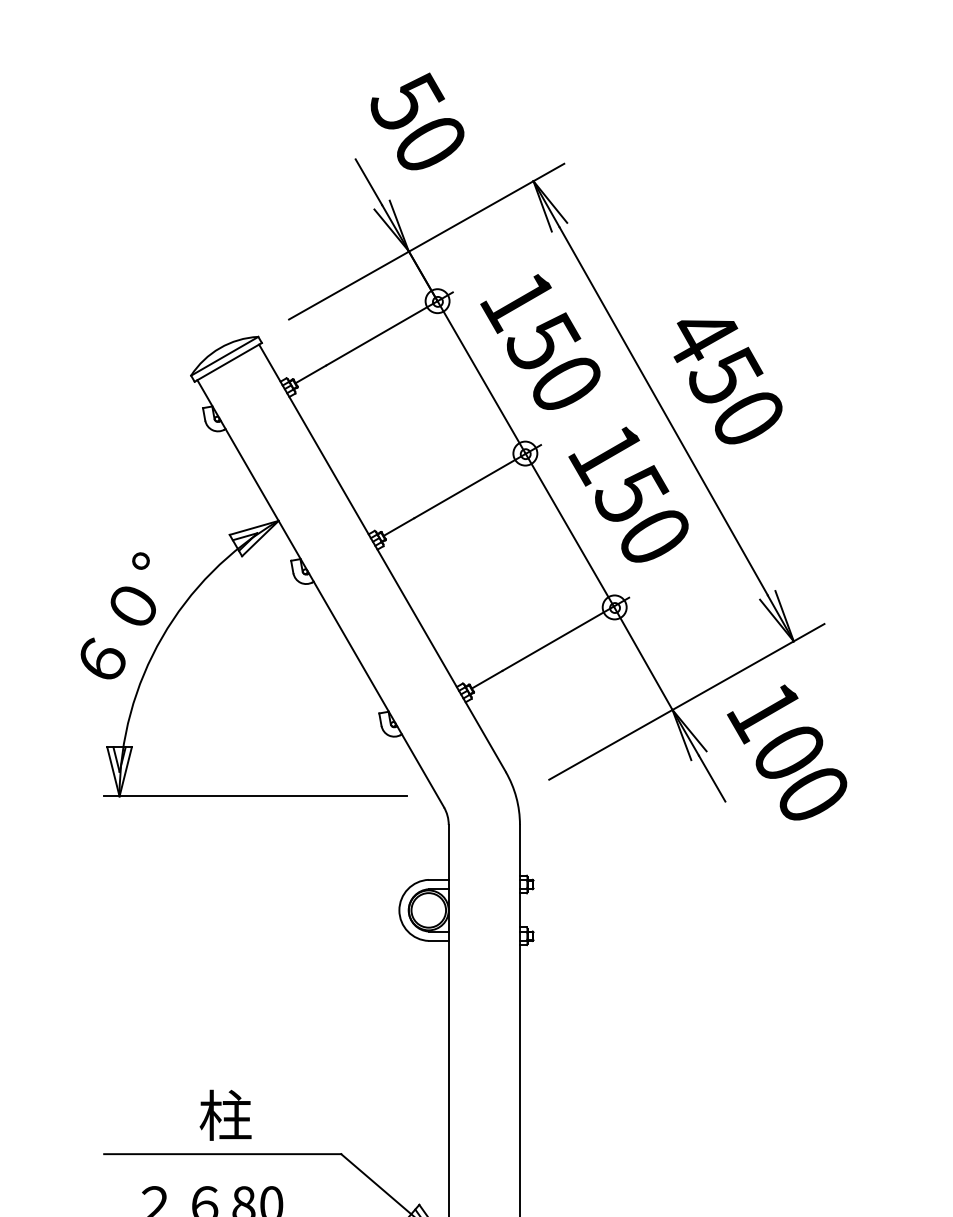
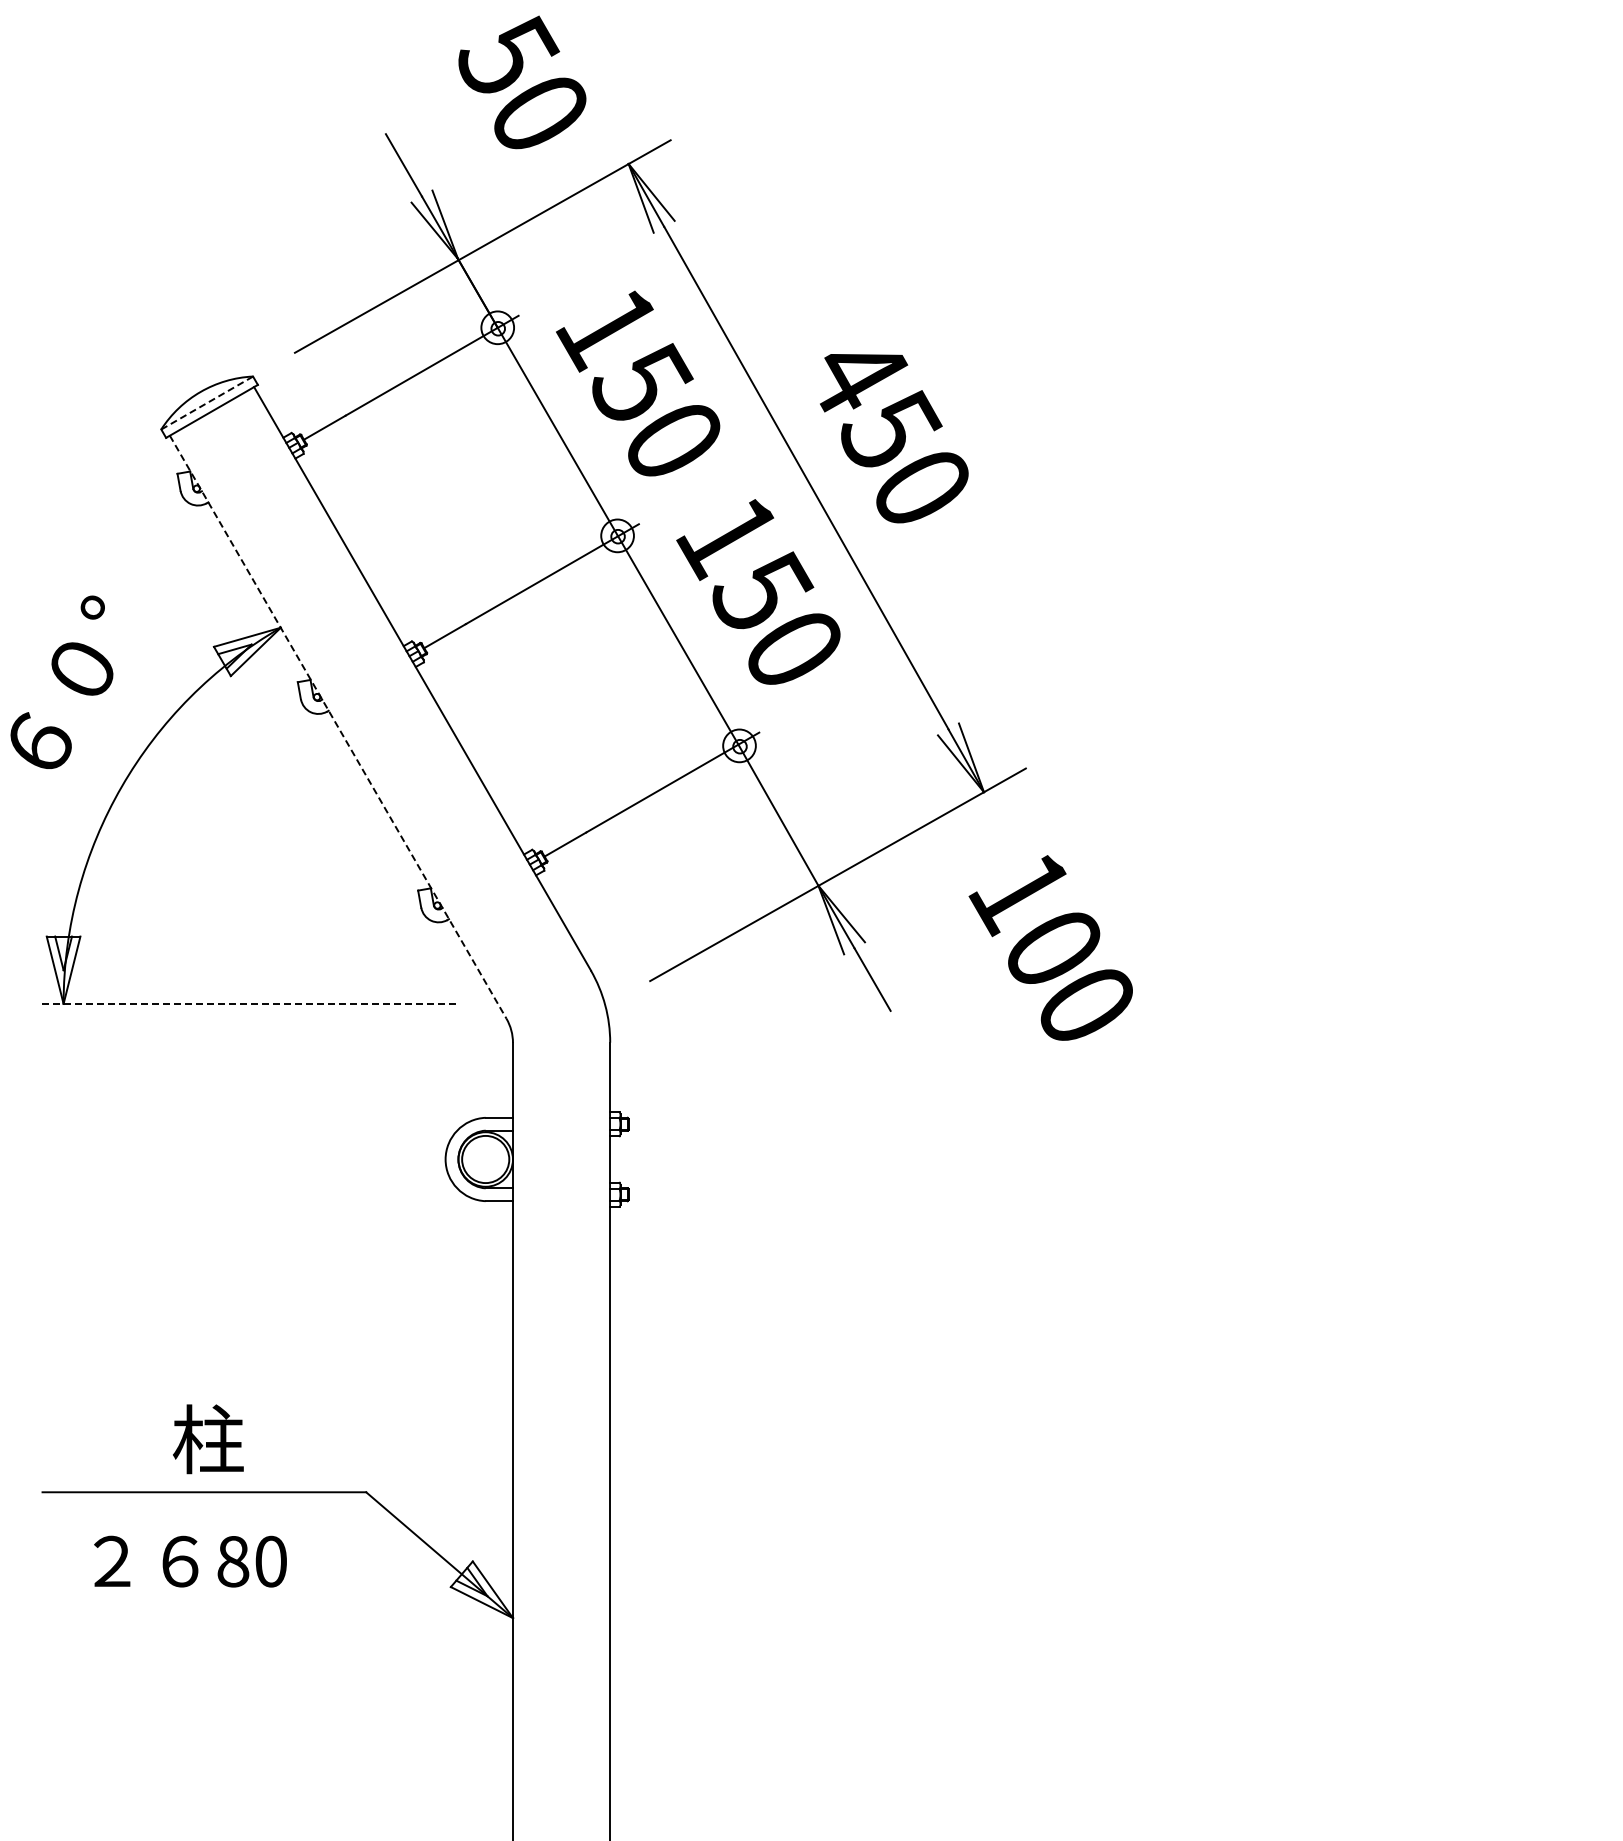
text: (417, 121) -> (522, 82), moved
line: (224, 356) -> (207, 403), solid -> dashed
line: (320, 593) -> (338, 727), solid -> dashed
text: (118, 615) -> (61, 681), moved
text: (786, 752) -> (1050, 947), moved
line: (255, 796) -> (248, 1003), solid -> dashed

